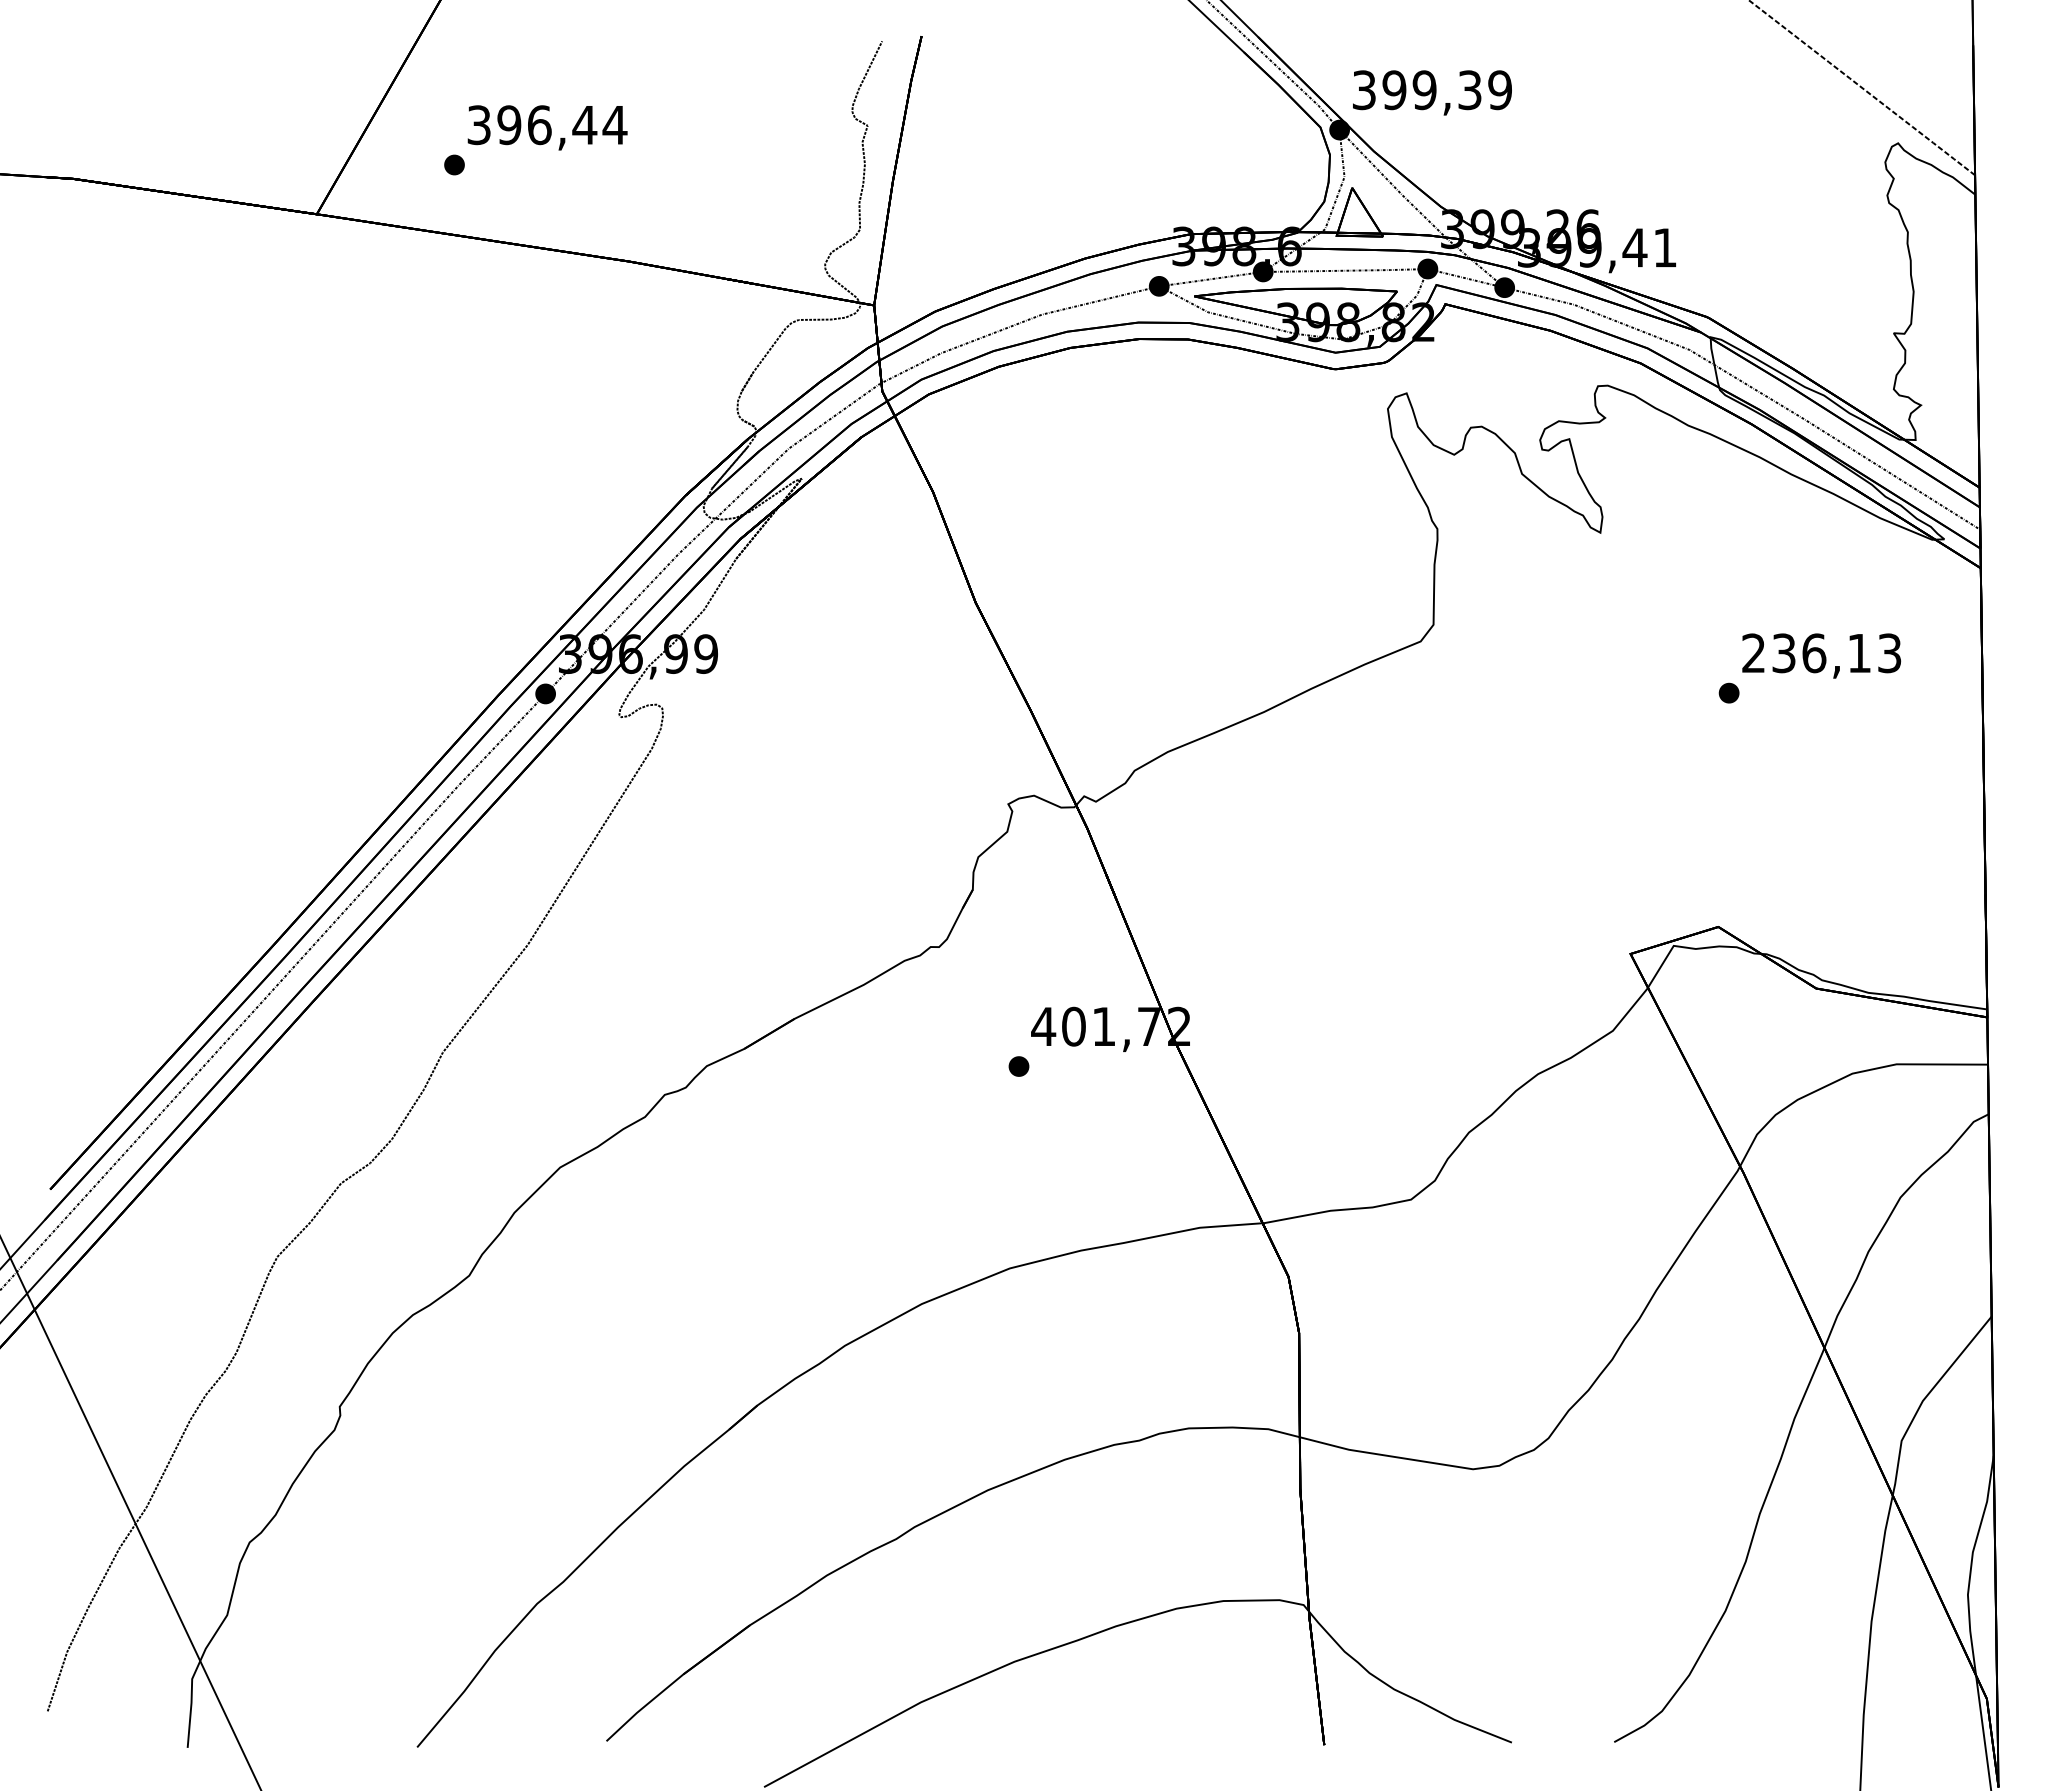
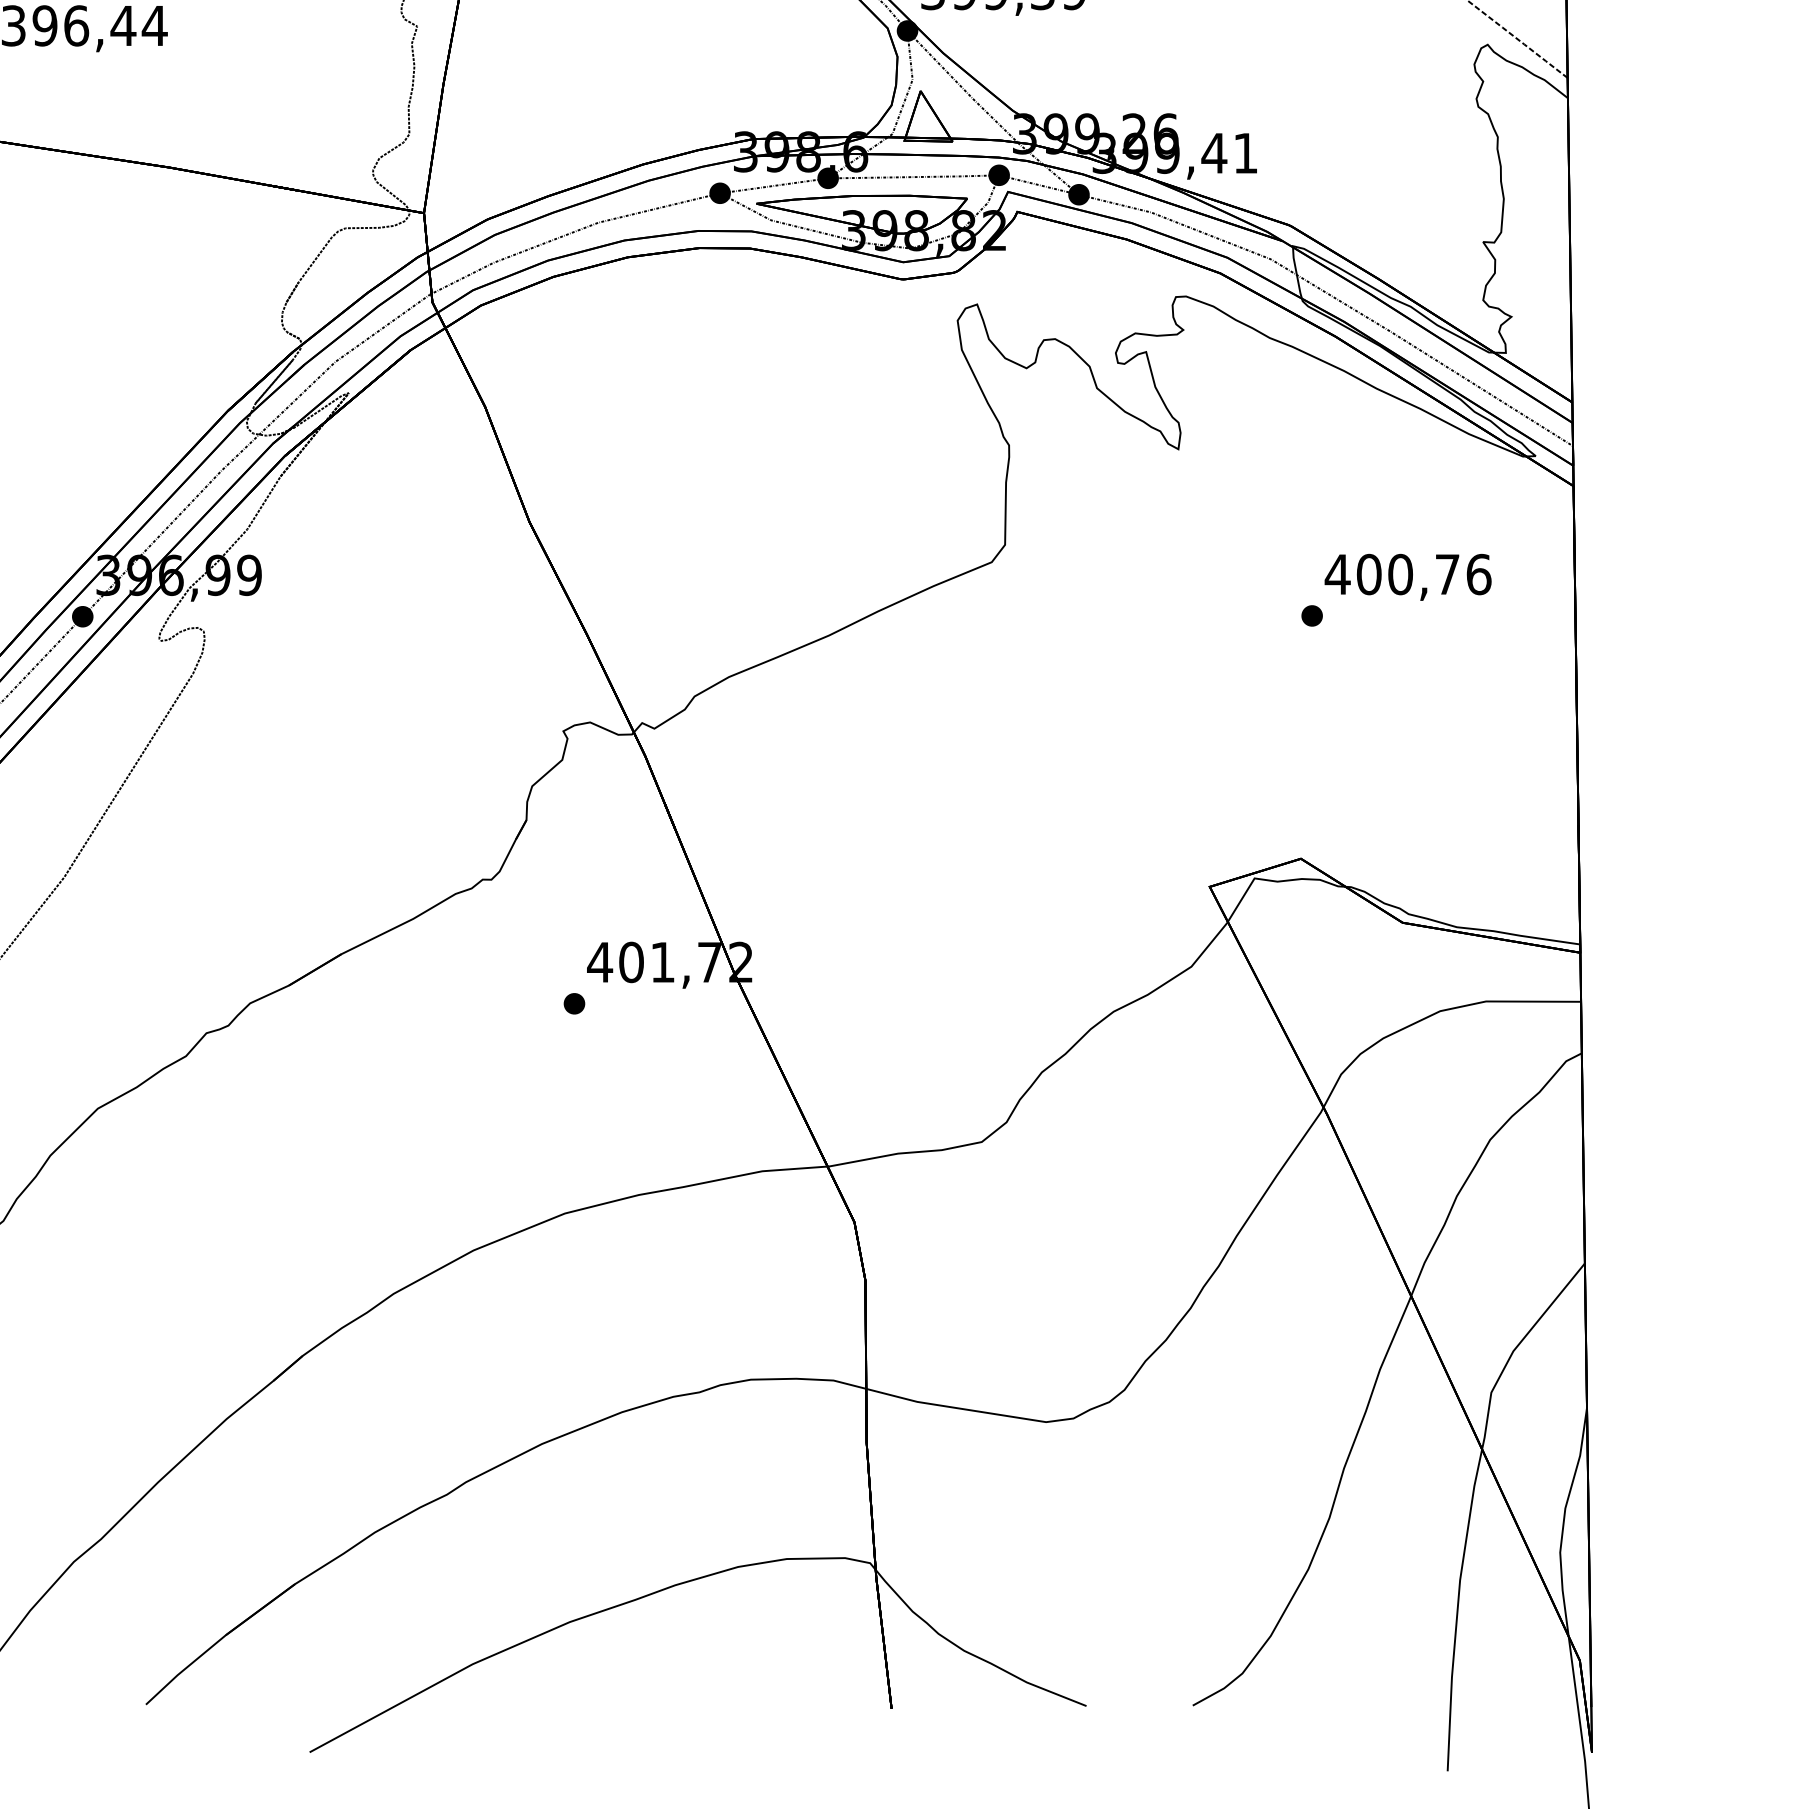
text: (1821, 653) -> (1408, 574), 236,13 -> 400,76

